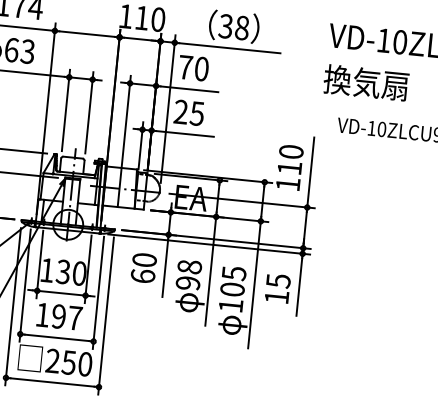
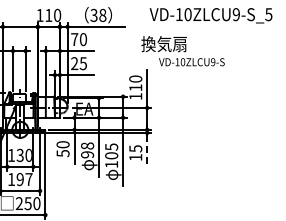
text: (365, 83) -> (163, 44), moved
text: (141, 276) -> (62, 153), 60 -> 50
line: (299, 286) -> (147, 150), solid -> dashed

